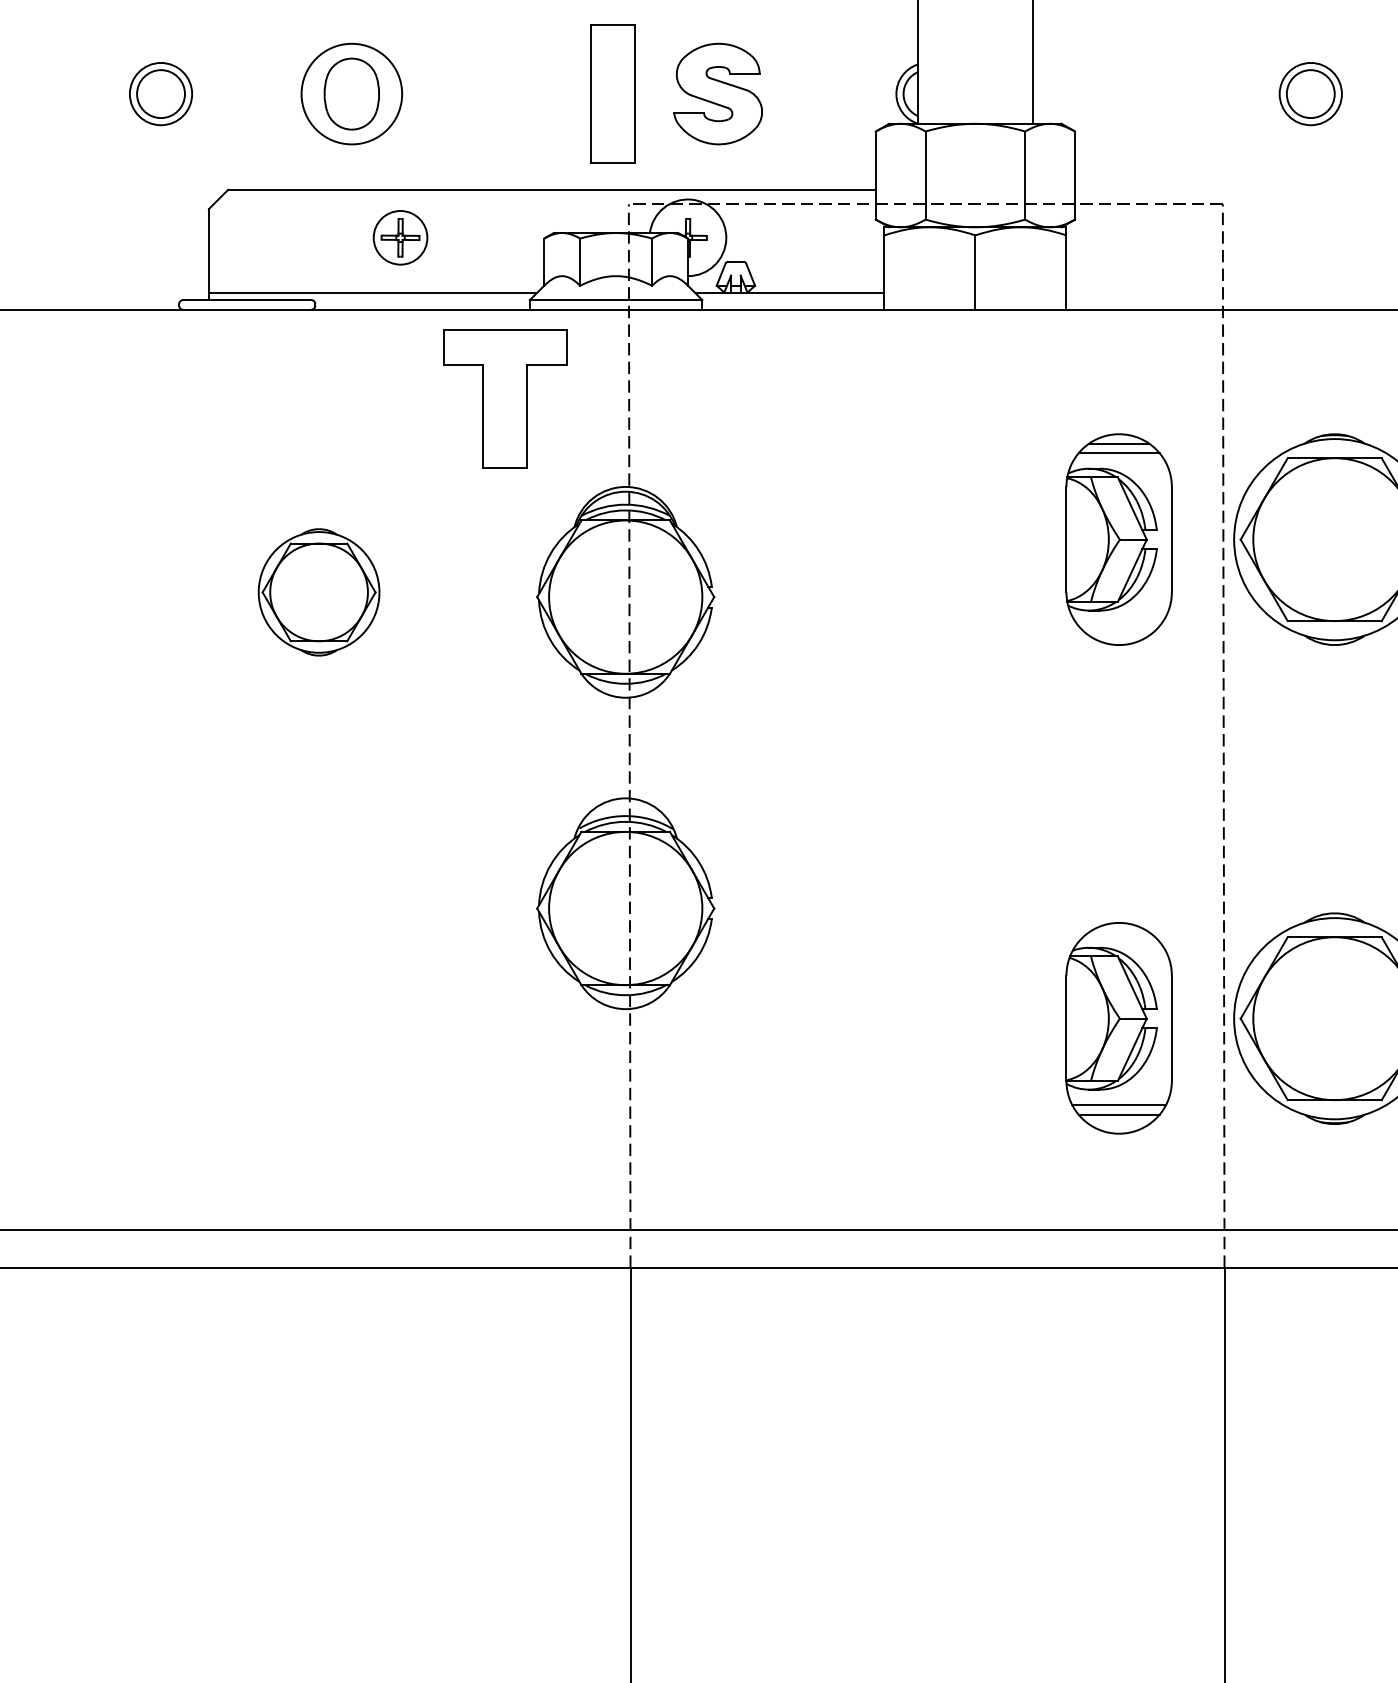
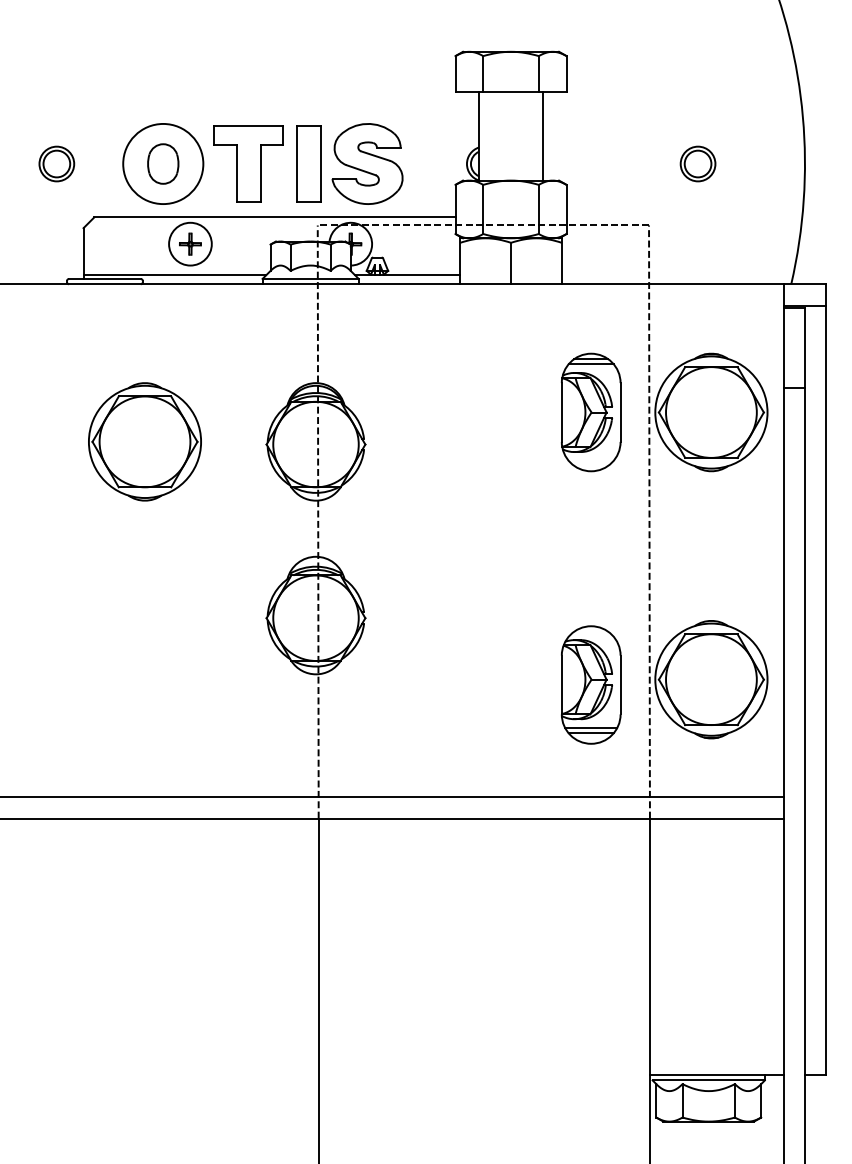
circle: (352, 93) -> (163, 163), size x1.43
part: (718, 93) -> (367, 163), size x1.43
circle: (400, 236) -> (190, 243), size x1.43
part: (504, 397) -> (248, 163), moved
part: (318, 591) -> (144, 441), size x1.67

